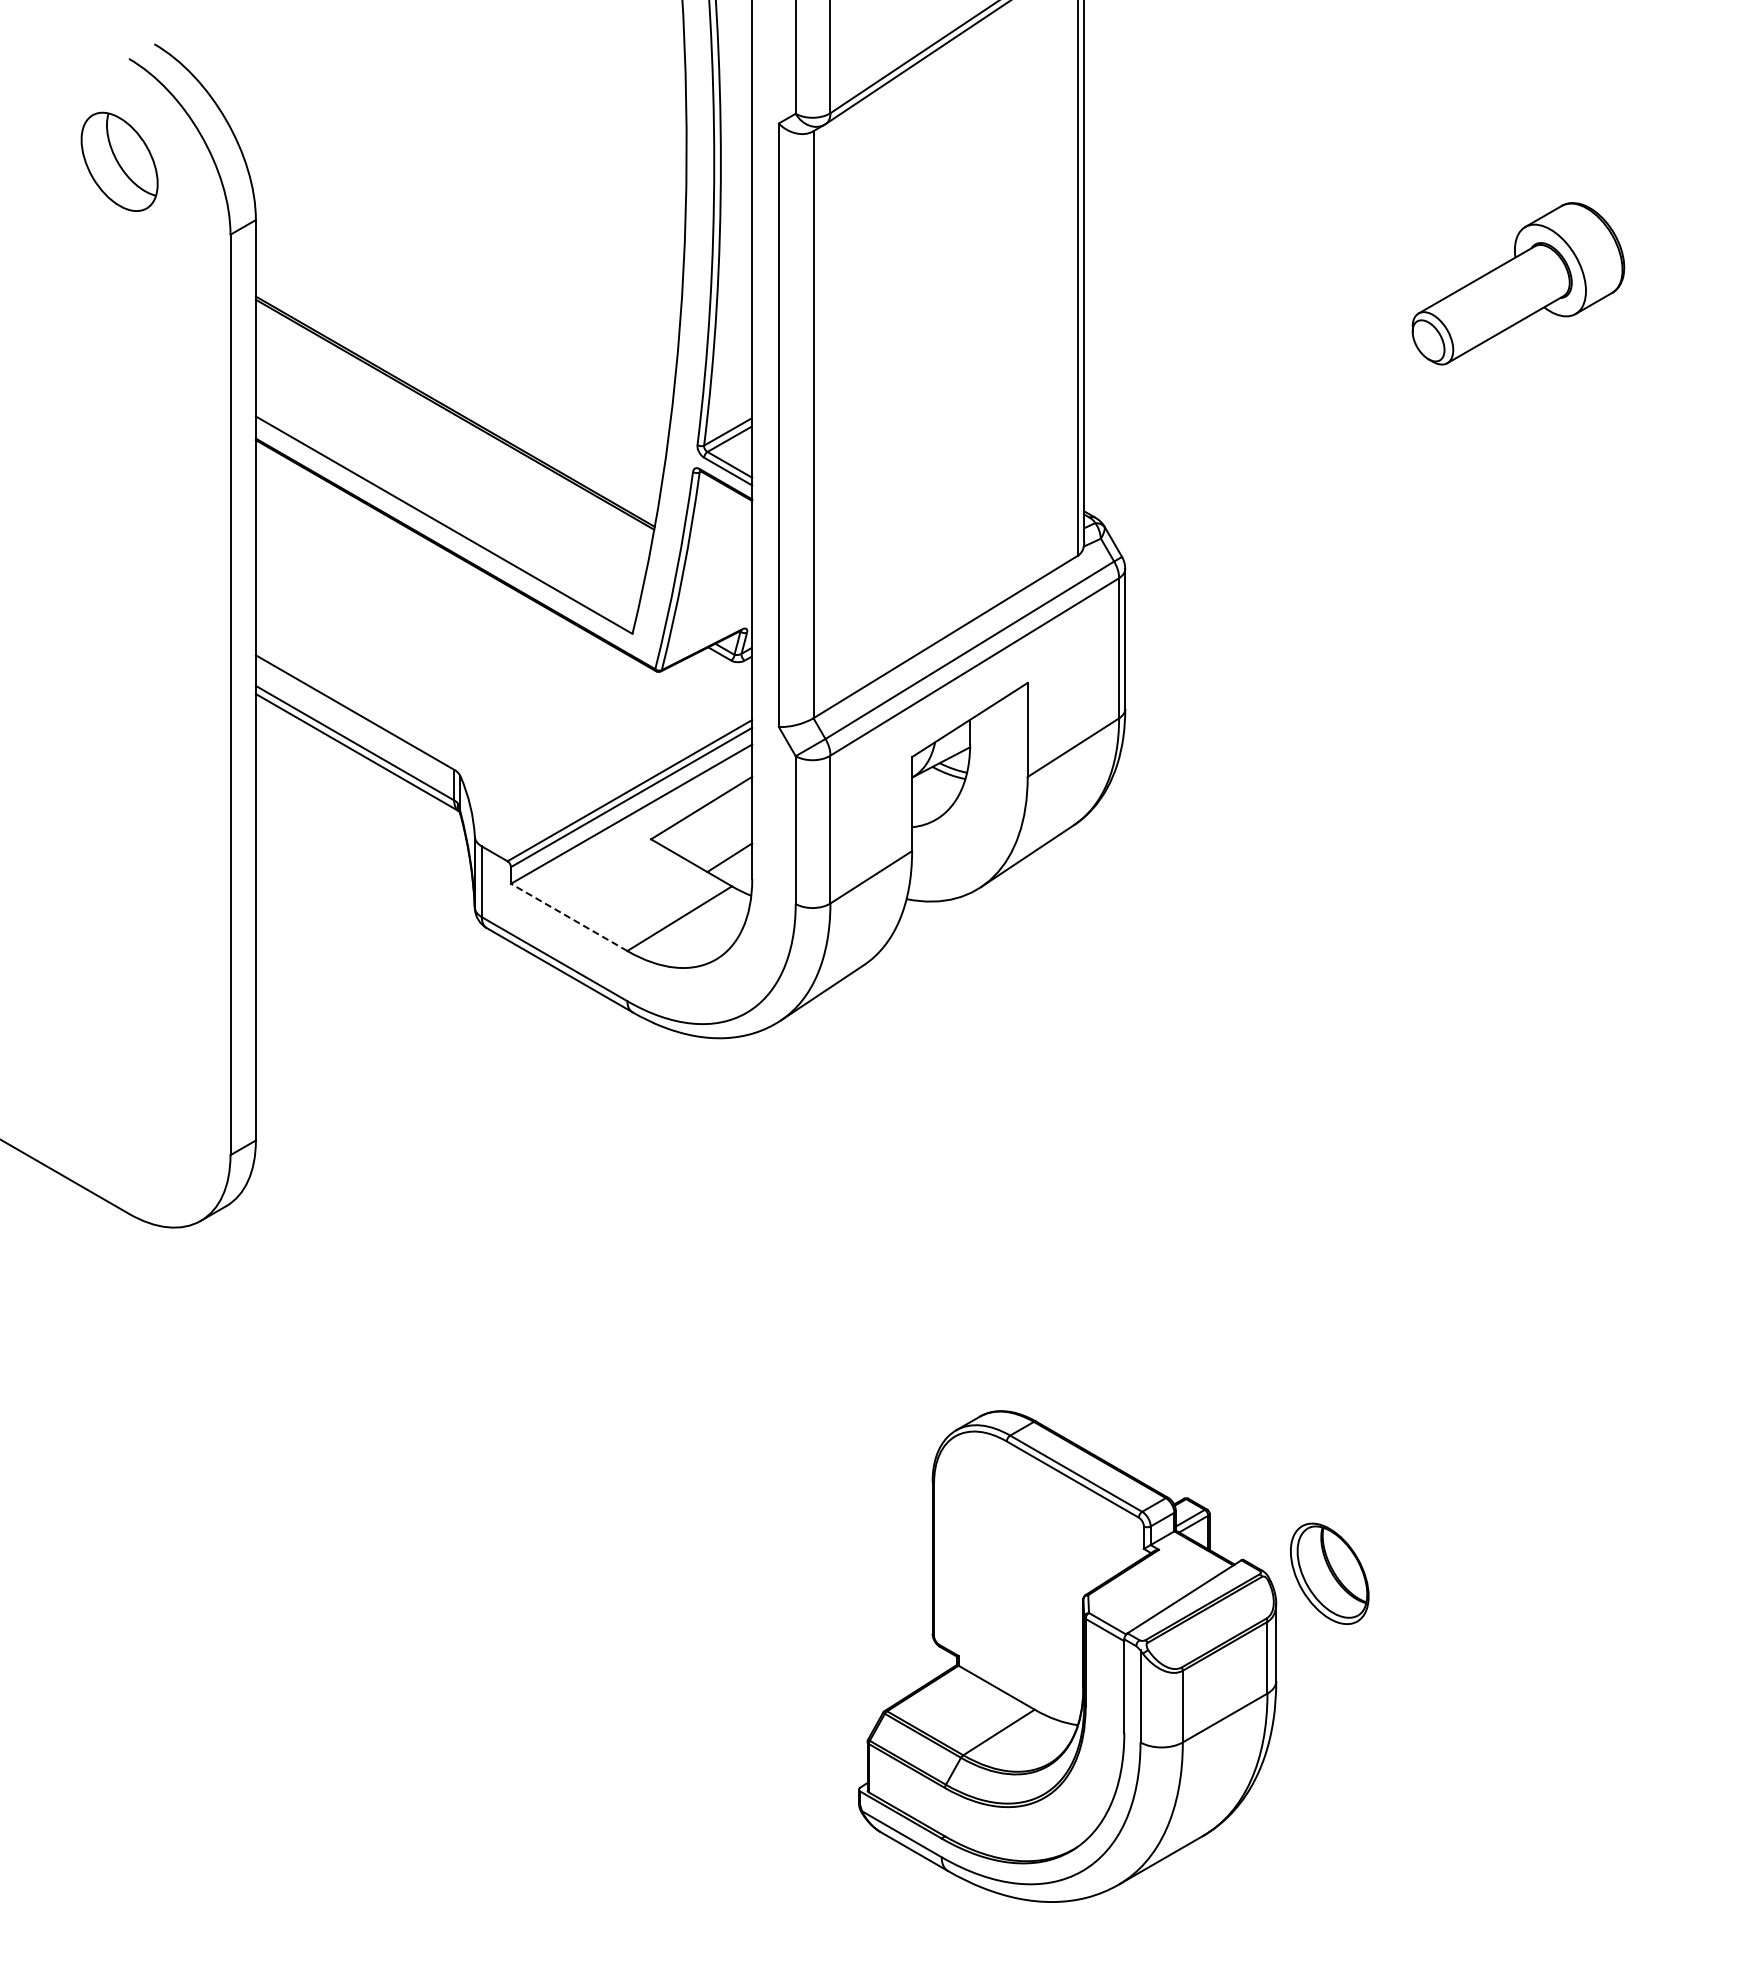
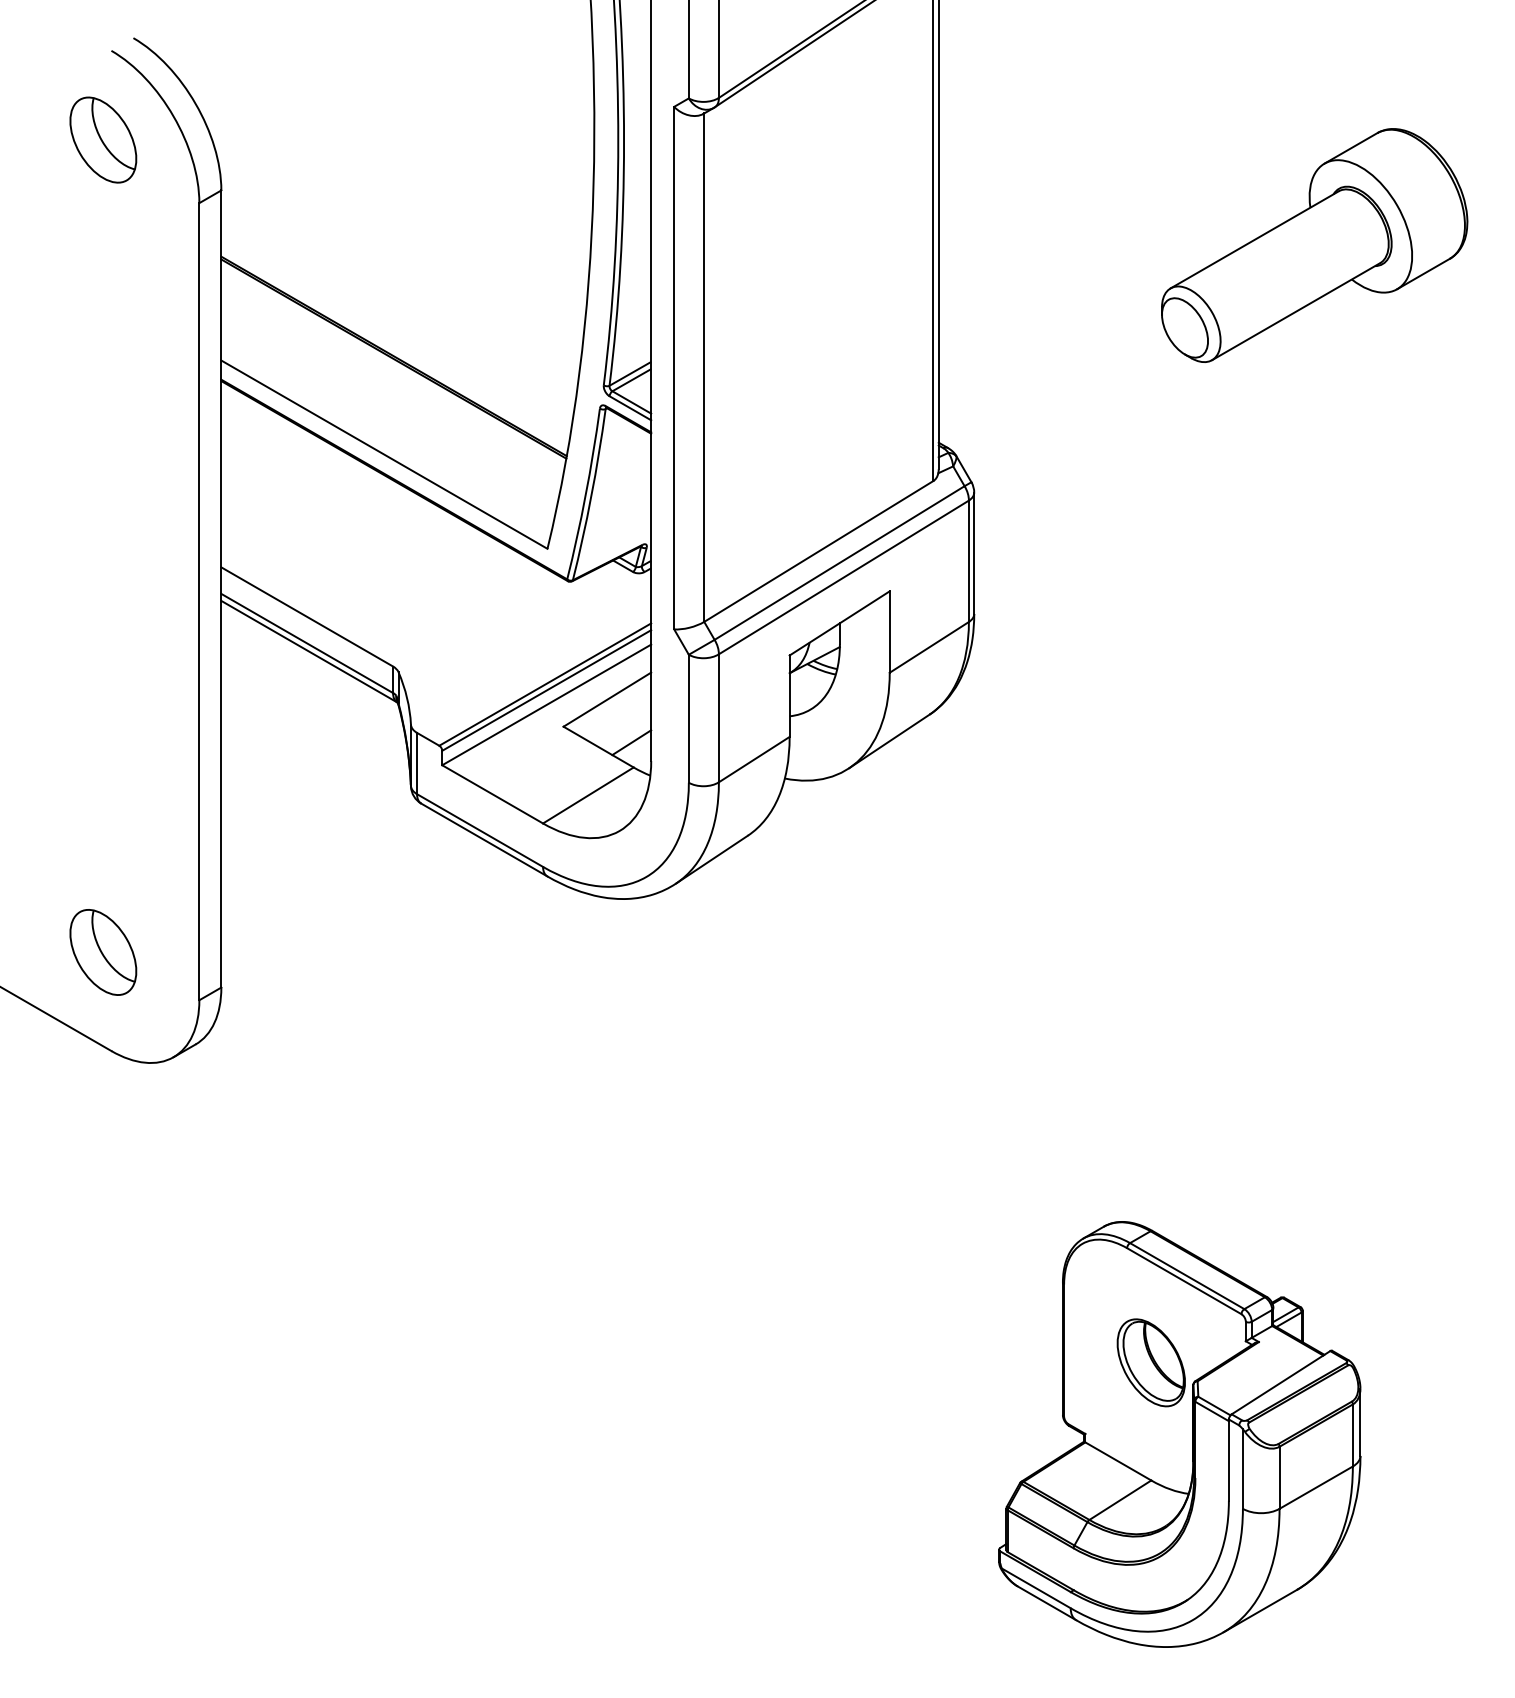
part: (1518, 283) -> (1314, 245), size x1.67
line: (568, 917) -> (492, 794), dashed -> solid
part: (119, 1099) -> (103, 952), added
part: (1067, 1656) -> (1179, 1434), moved

